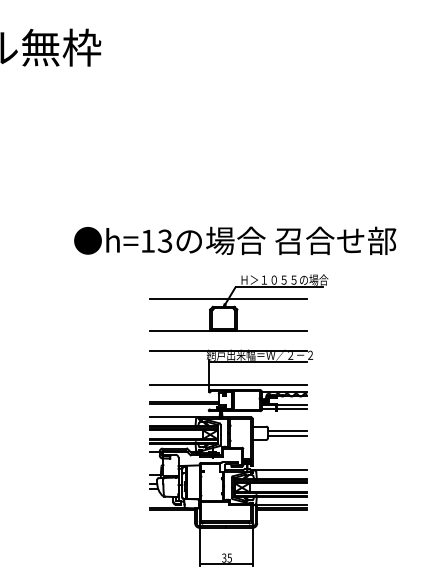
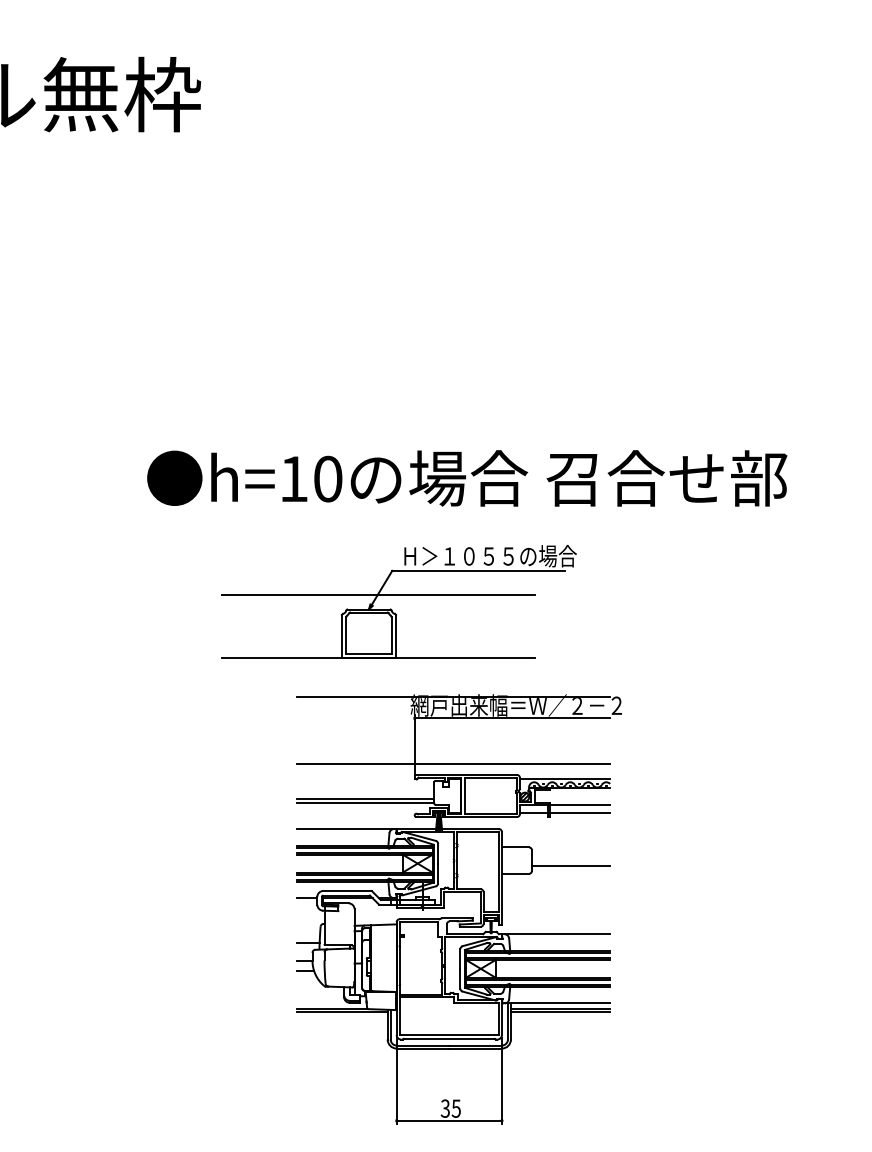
text: (164, 240) -> (326, 477), h=13 -> h=10
part: (238, 302) -> (398, 600), moved
line: (287, 430) -> (571, 855), removed

